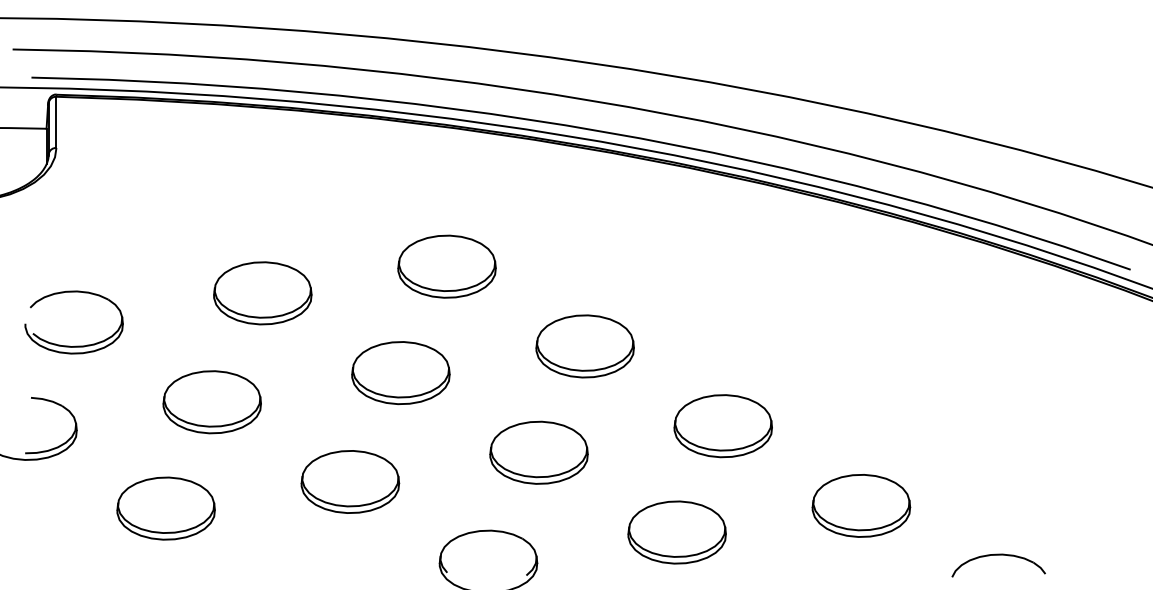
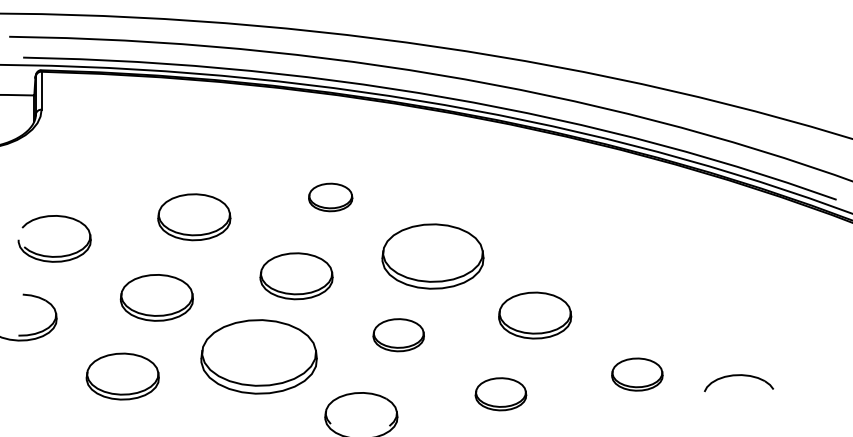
part: (446, 266) -> (330, 197), size x0.6
part: (584, 346) -> (432, 256), size x1.4
part: (538, 452) -> (398, 335), size x0.7
part: (350, 481) -> (259, 356), size x1.6
part: (861, 505) -> (637, 374), size x0.7
part: (676, 532) -> (500, 394), size x0.7
part: (998, 555) -> (738, 375), moved

